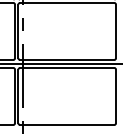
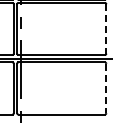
line: (116, 30) -> (106, 28), solid -> dashed
line: (116, 96) -> (106, 88), solid -> dashed

